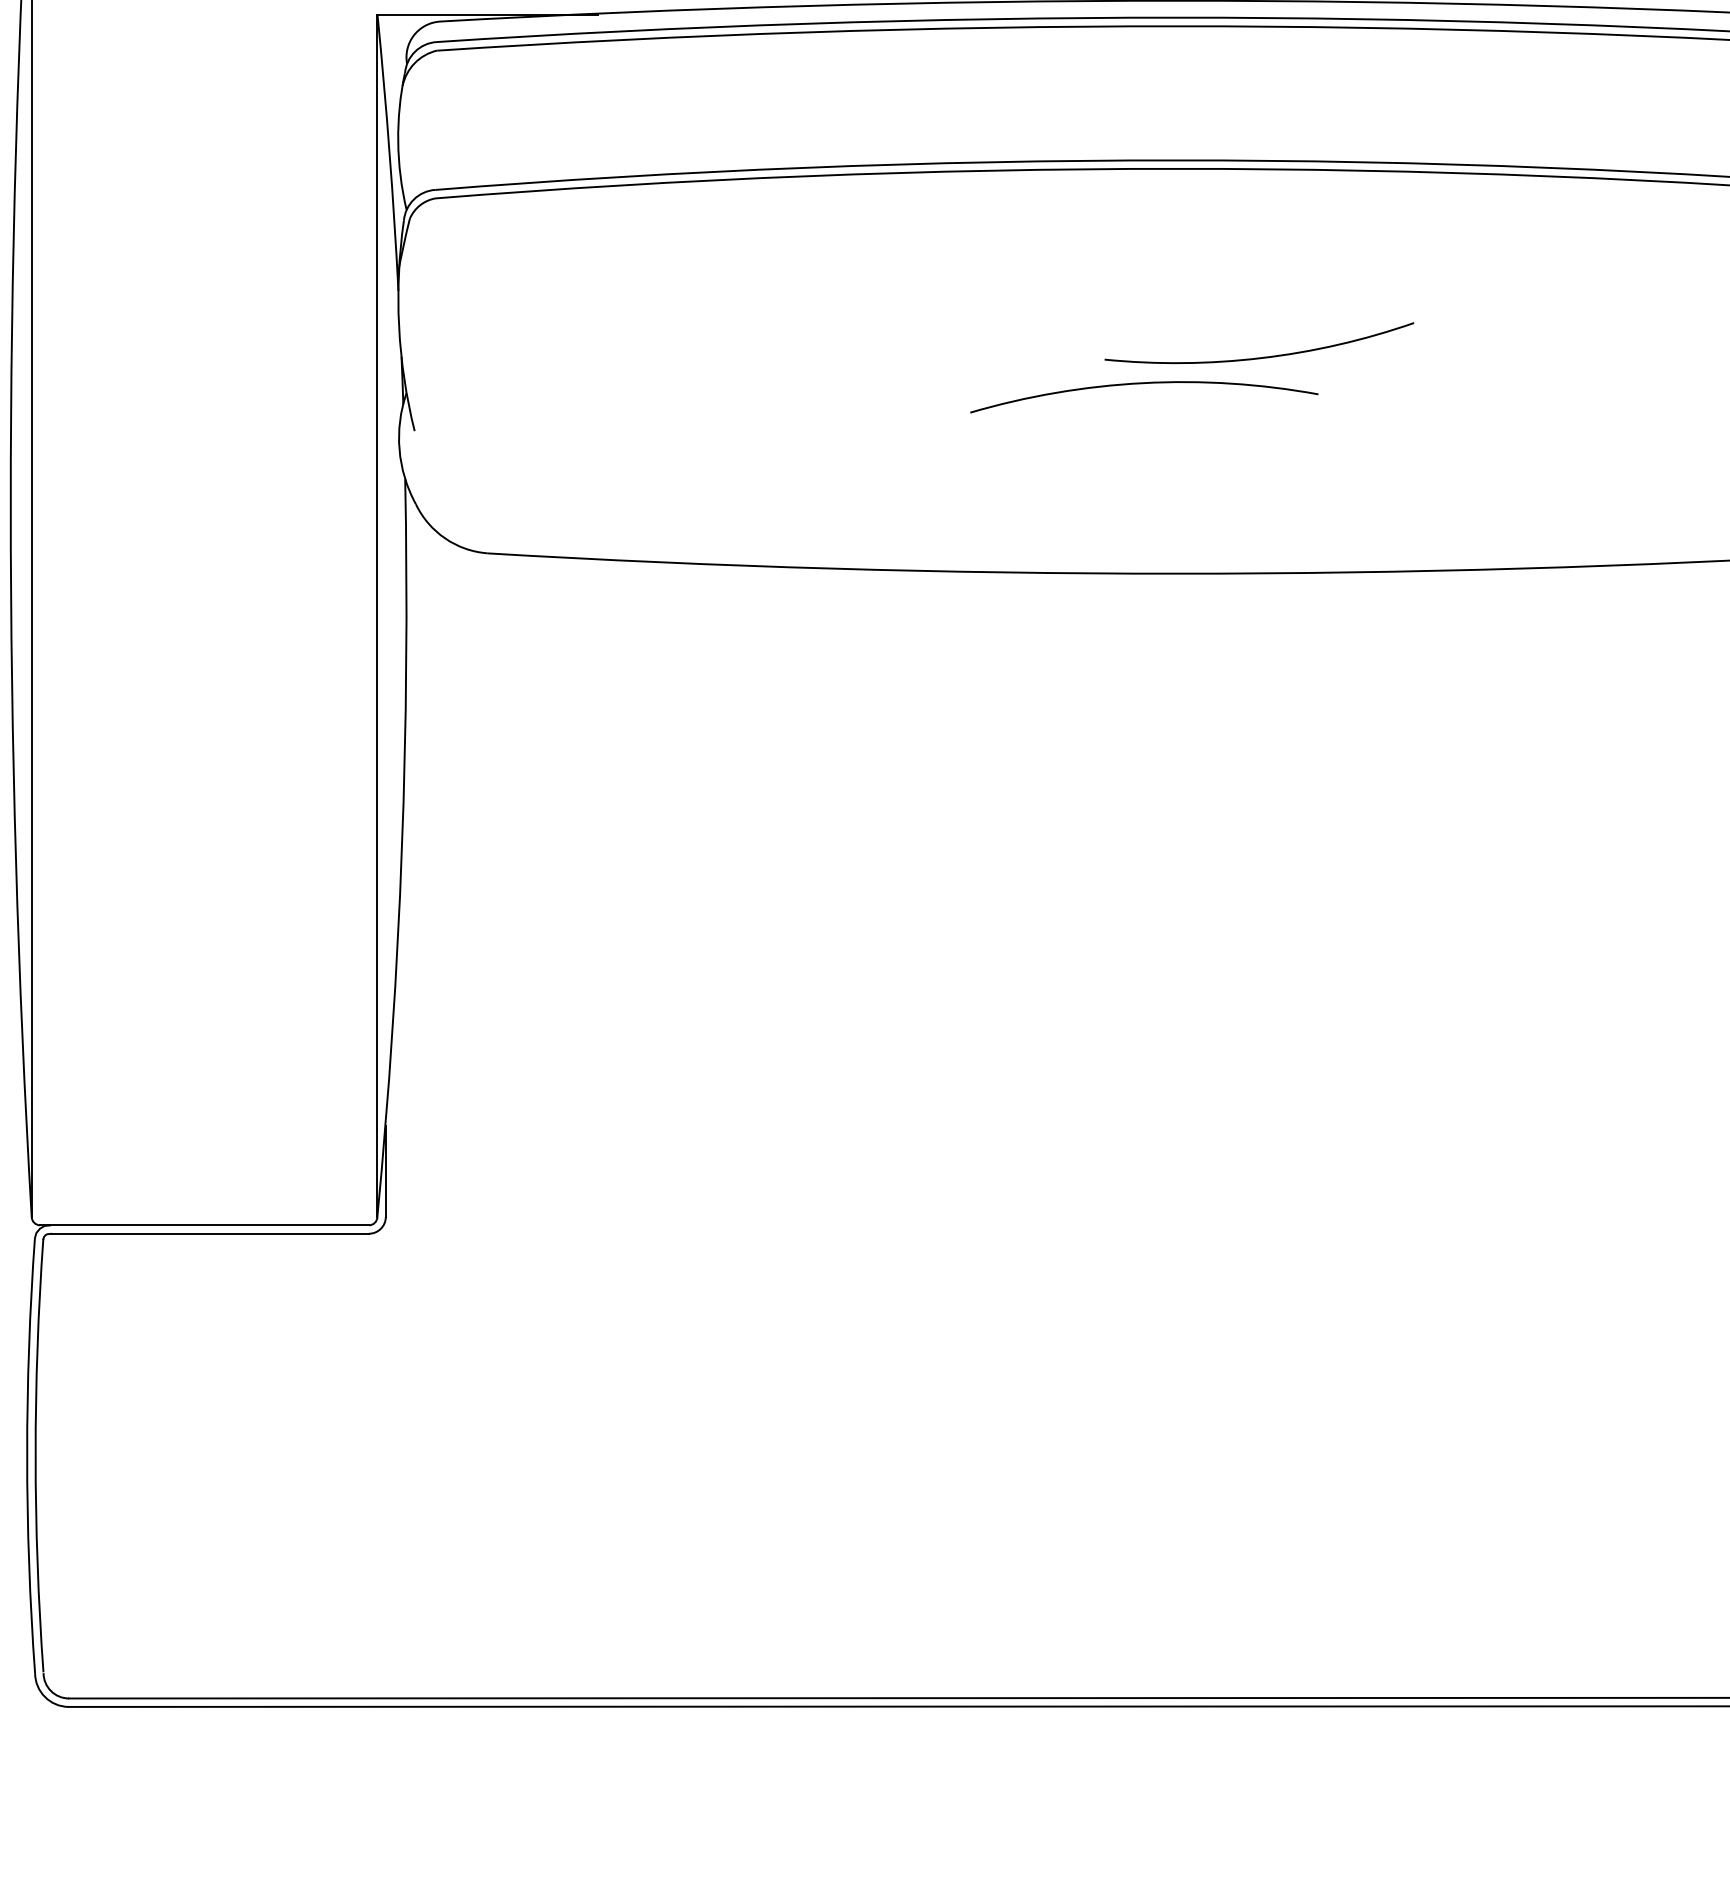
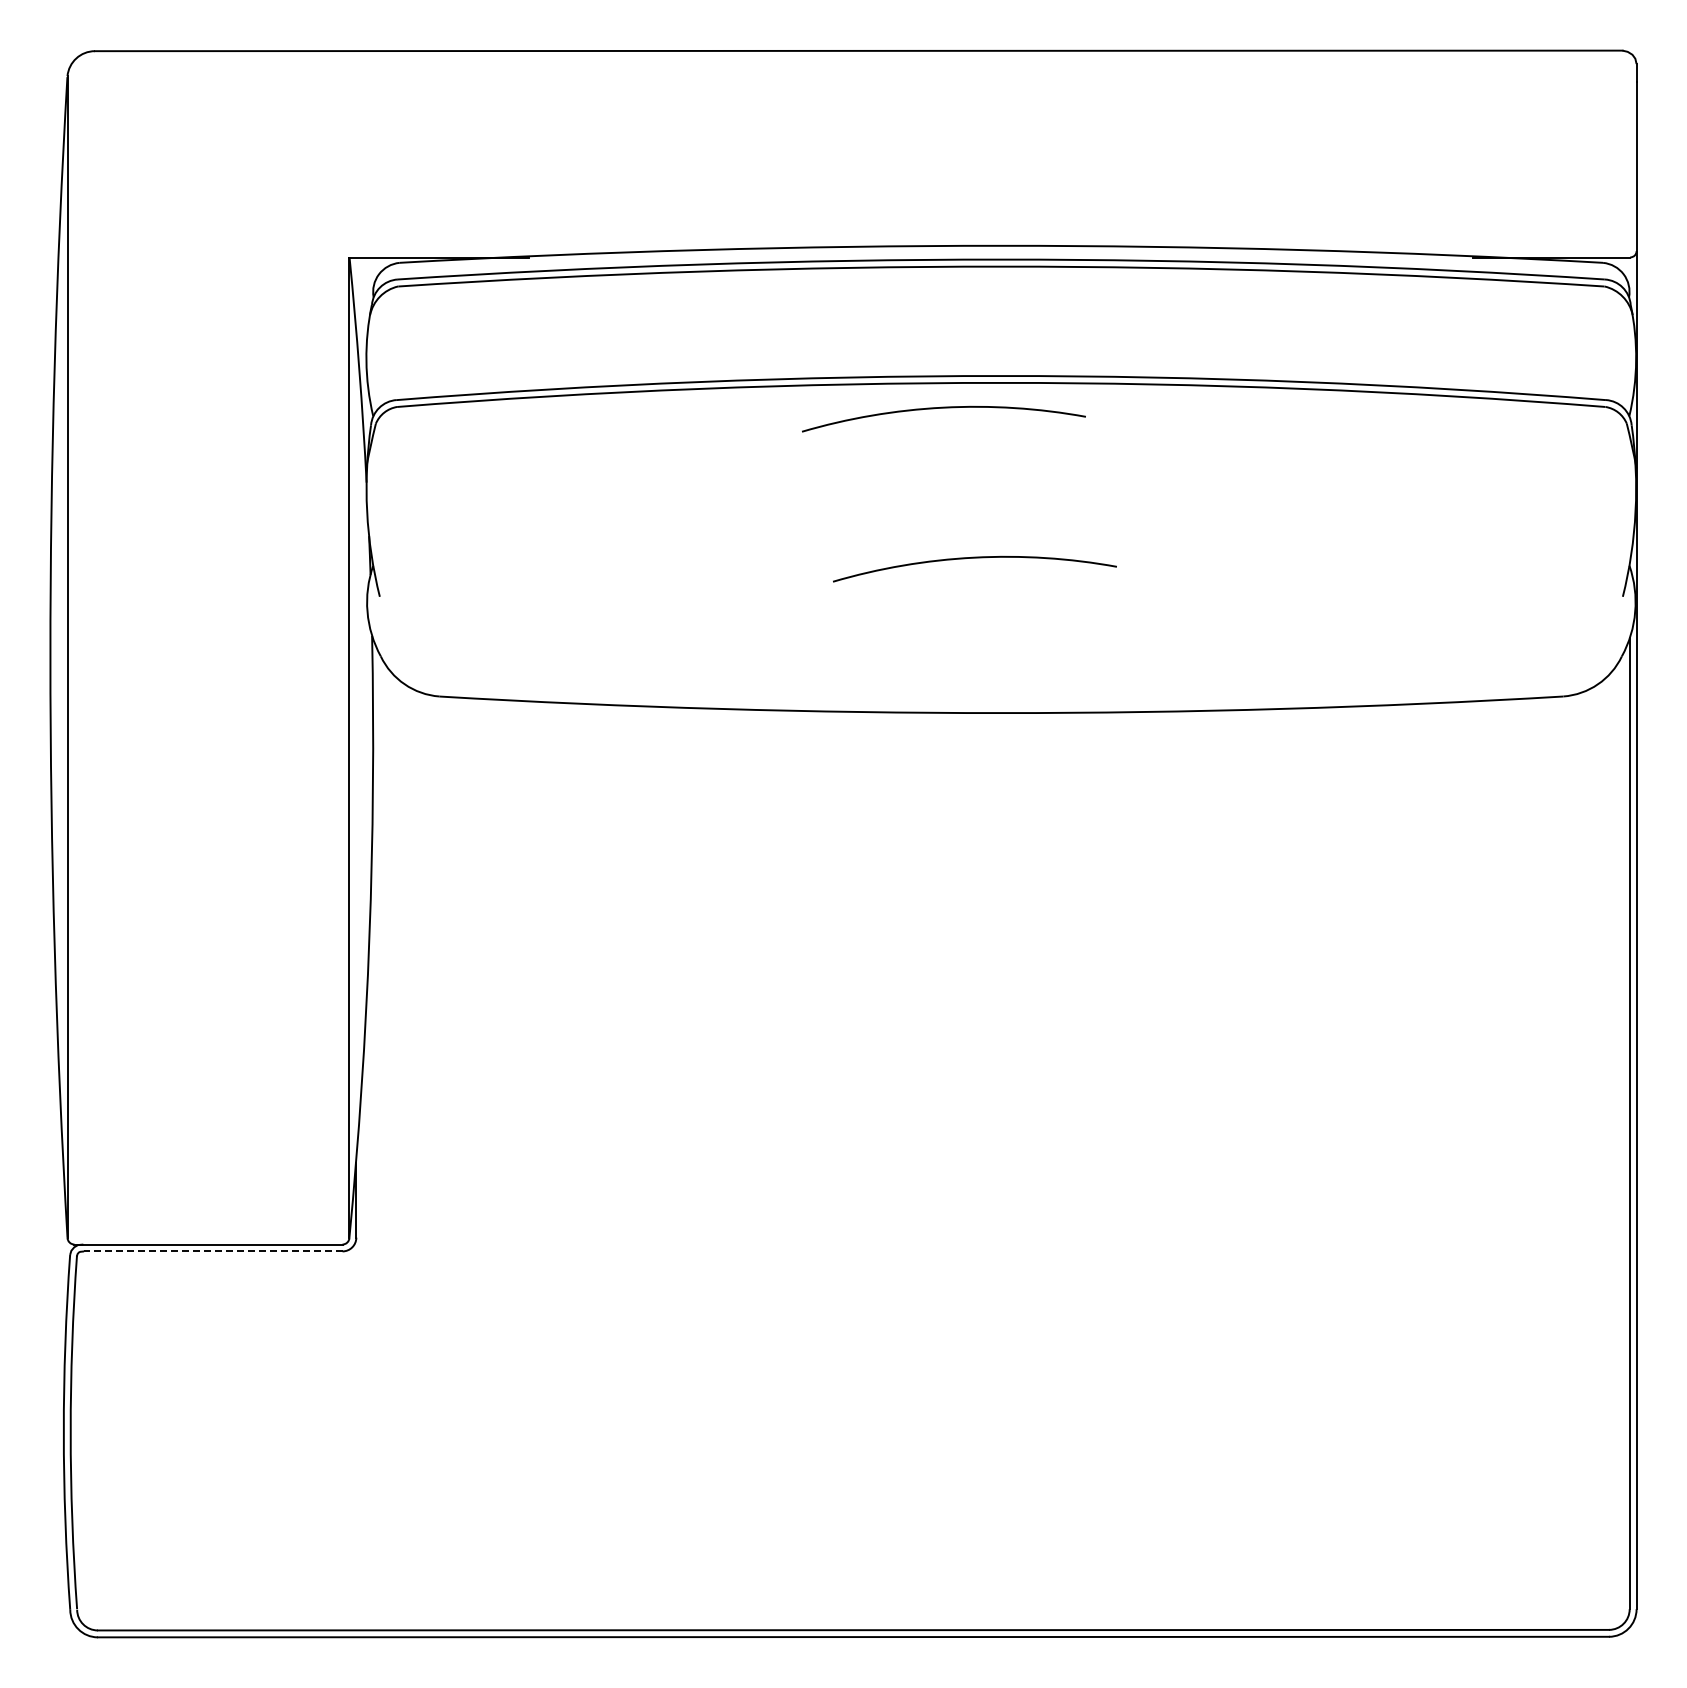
arc: (1105, 200) -> (943, 408), added
arc: (1259, 357) -> (1068, 536), removed
line: (209, 1233) -> (212, 1251), solid -> dashed

